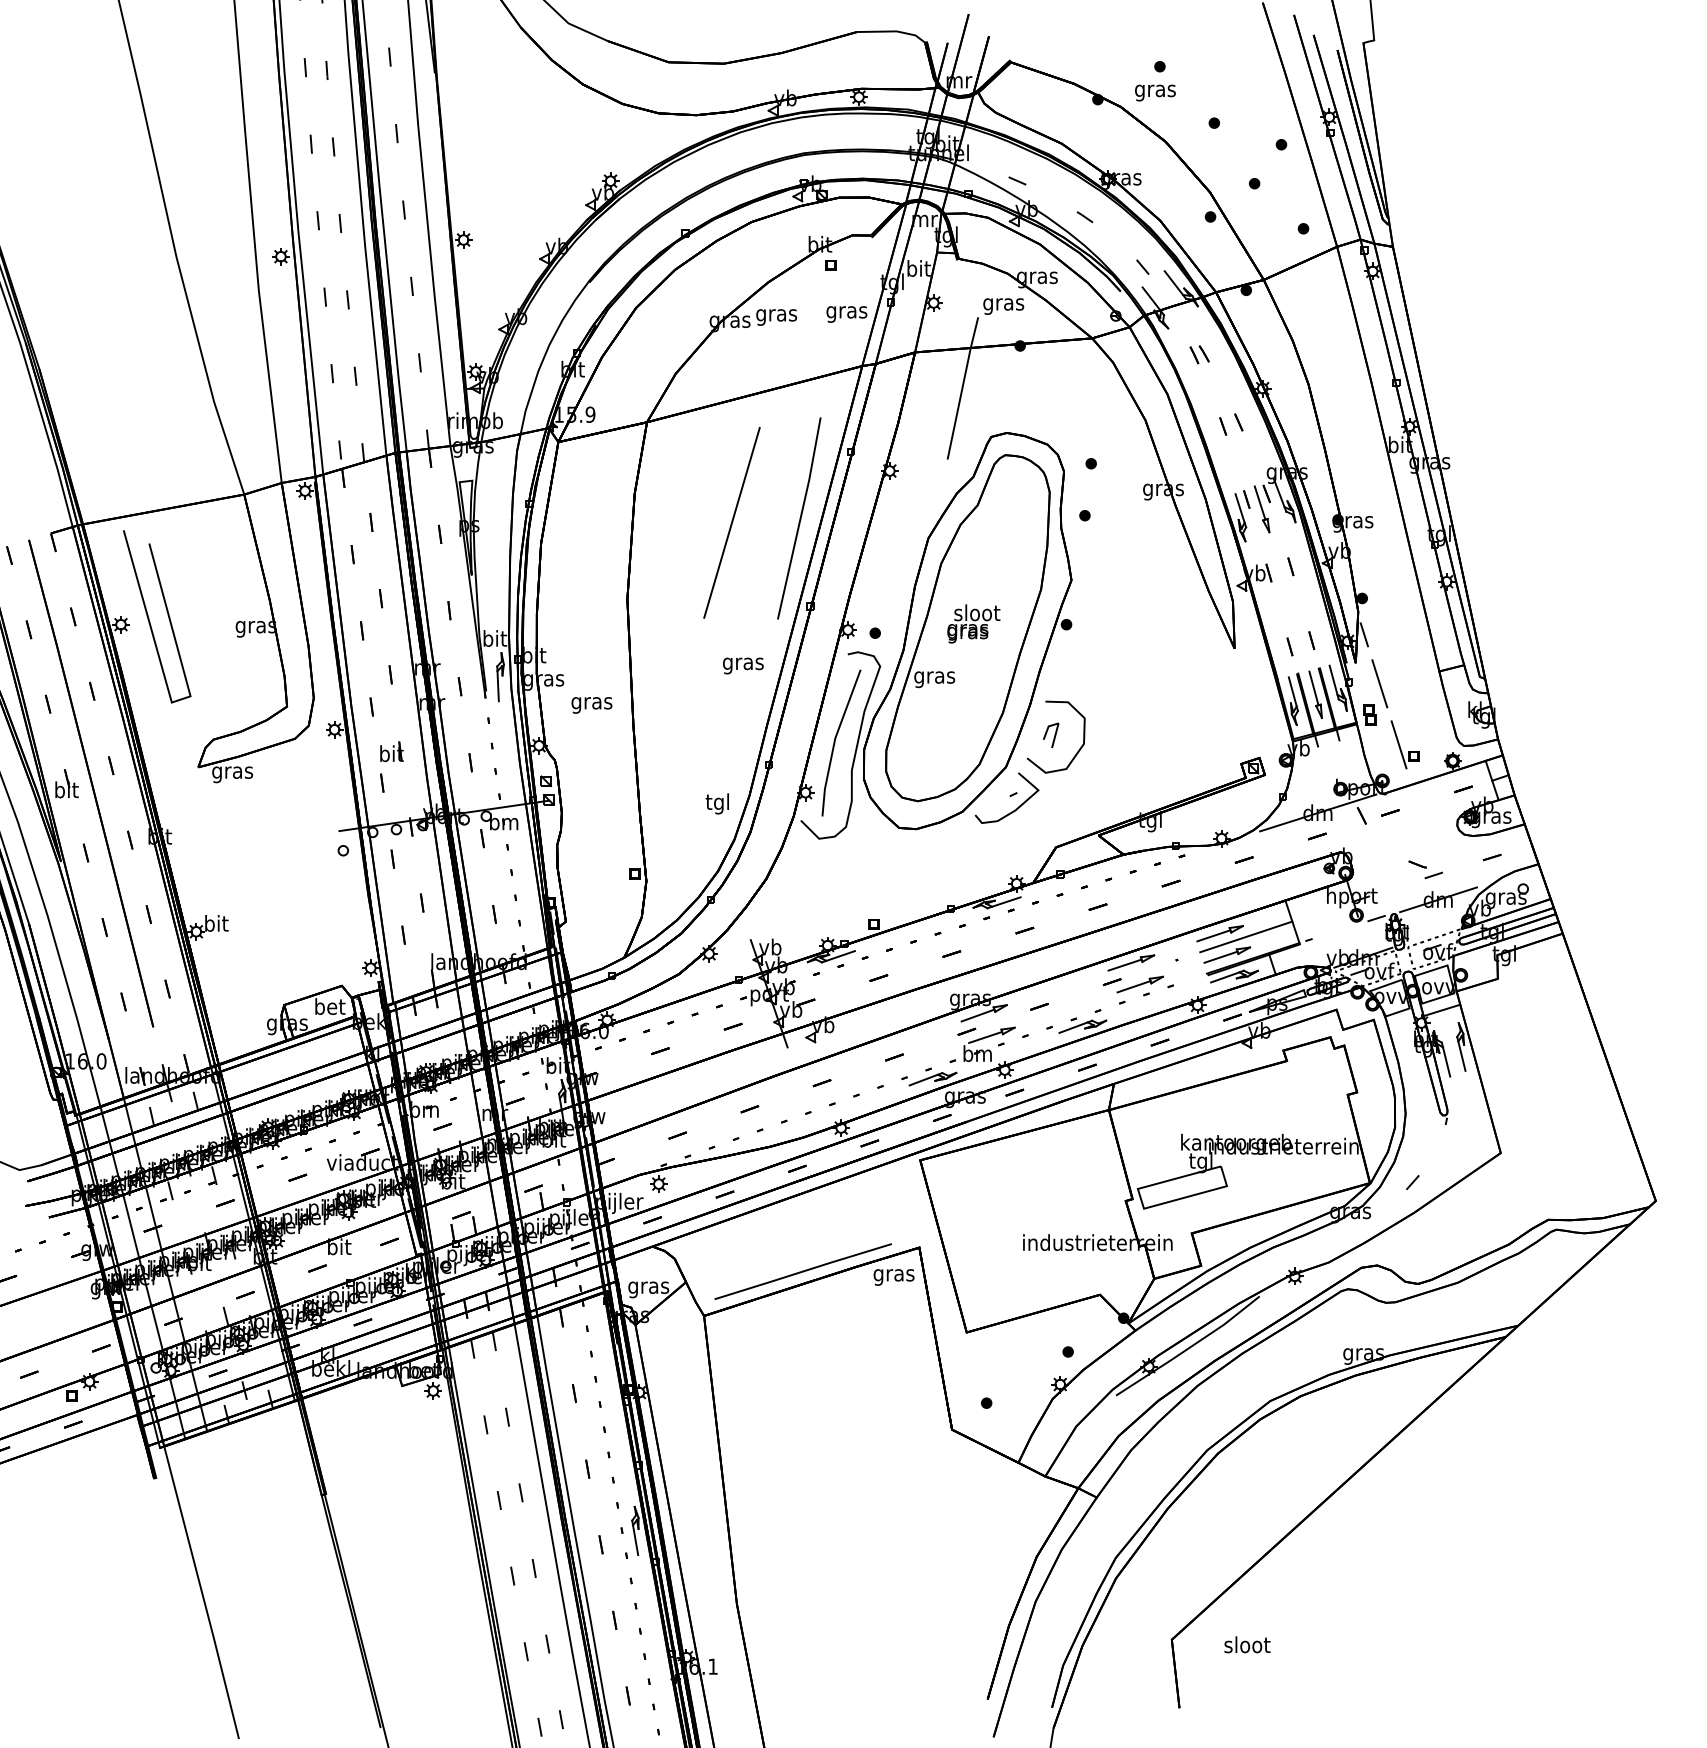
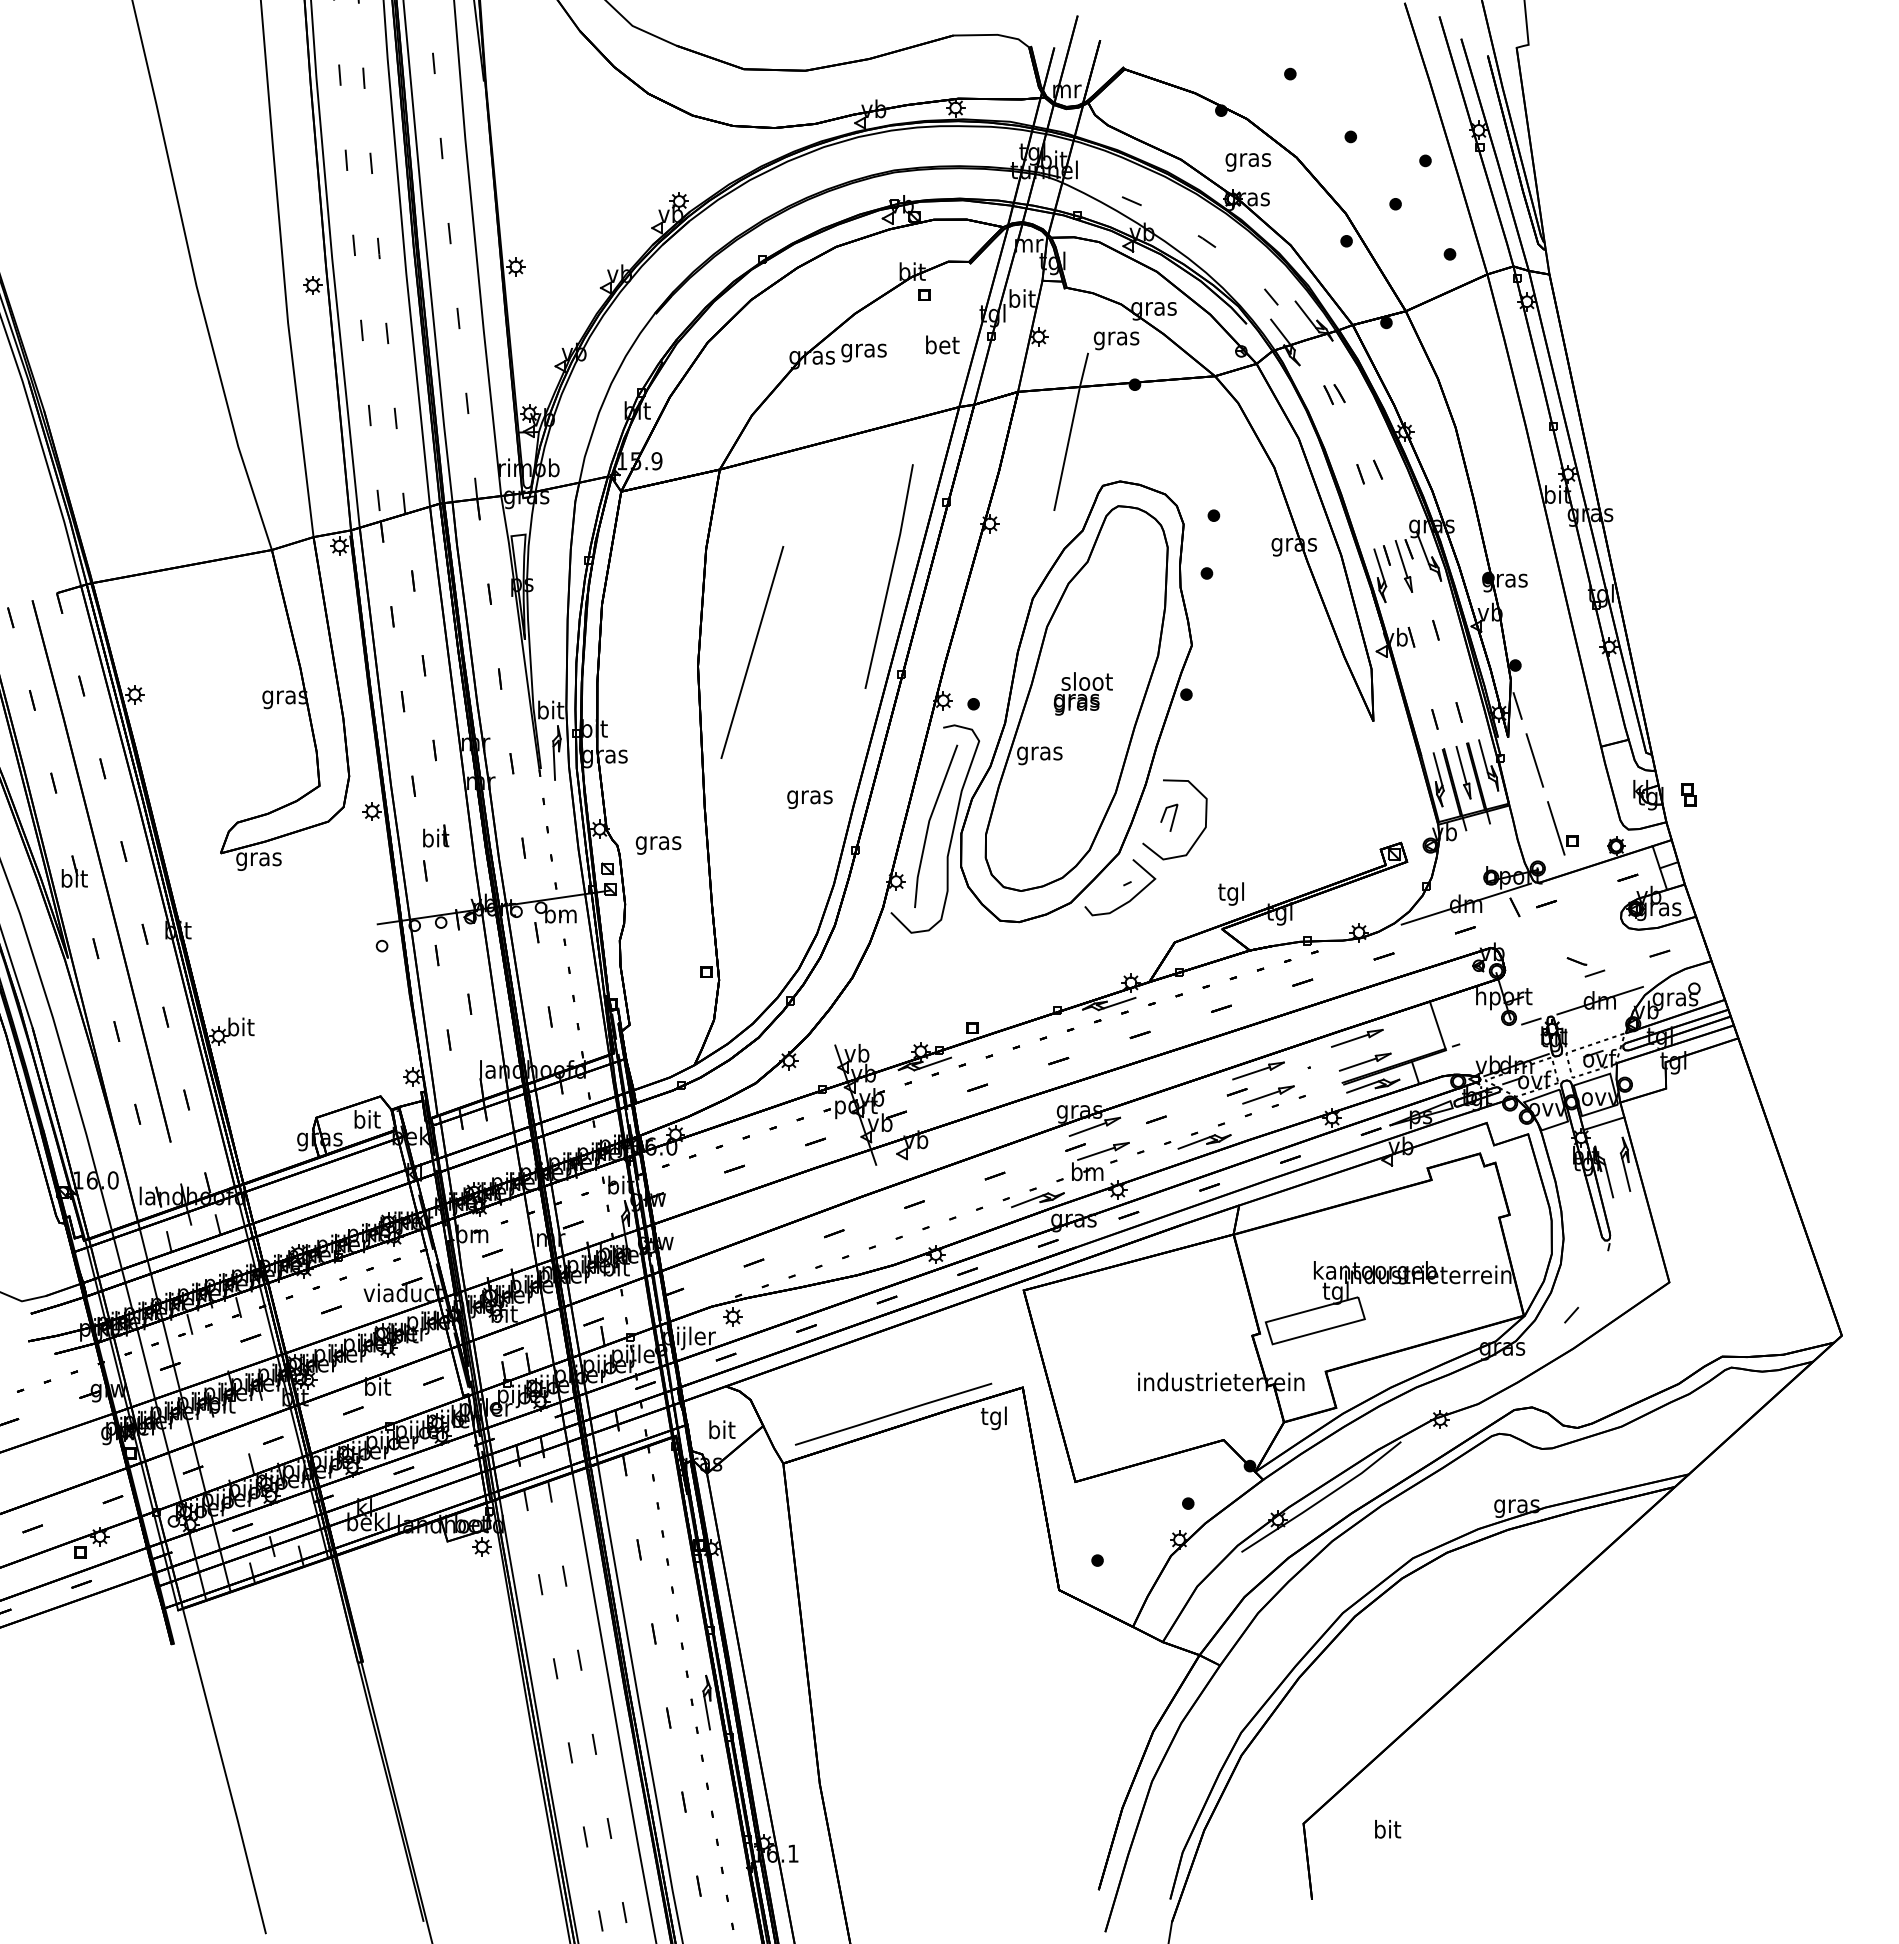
text: (1154, 93) -> (1247, 162), moved
text: (846, 312) -> (941, 347), gras -> bet
line: (732, 522) -> (752, 652), moved
line: (149, 618) -> (166, 687), removed
text: (742, 665) -> (809, 799), moved
text: (591, 705) -> (658, 845), moved
part: (1369, 714) -> (1688, 794), moved
text: (716, 803) -> (1230, 893), moved
line: (1246, 936) -> (1386, 1041), removed
text: (330, 1006) -> (367, 1119), bet -> bit
text: (893, 1275) -> (994, 1418), gras -> tgl
text: (648, 1287) -> (721, 1431), gras -> bit
text: (1247, 1644) -> (1387, 1828), sloot -> bit

